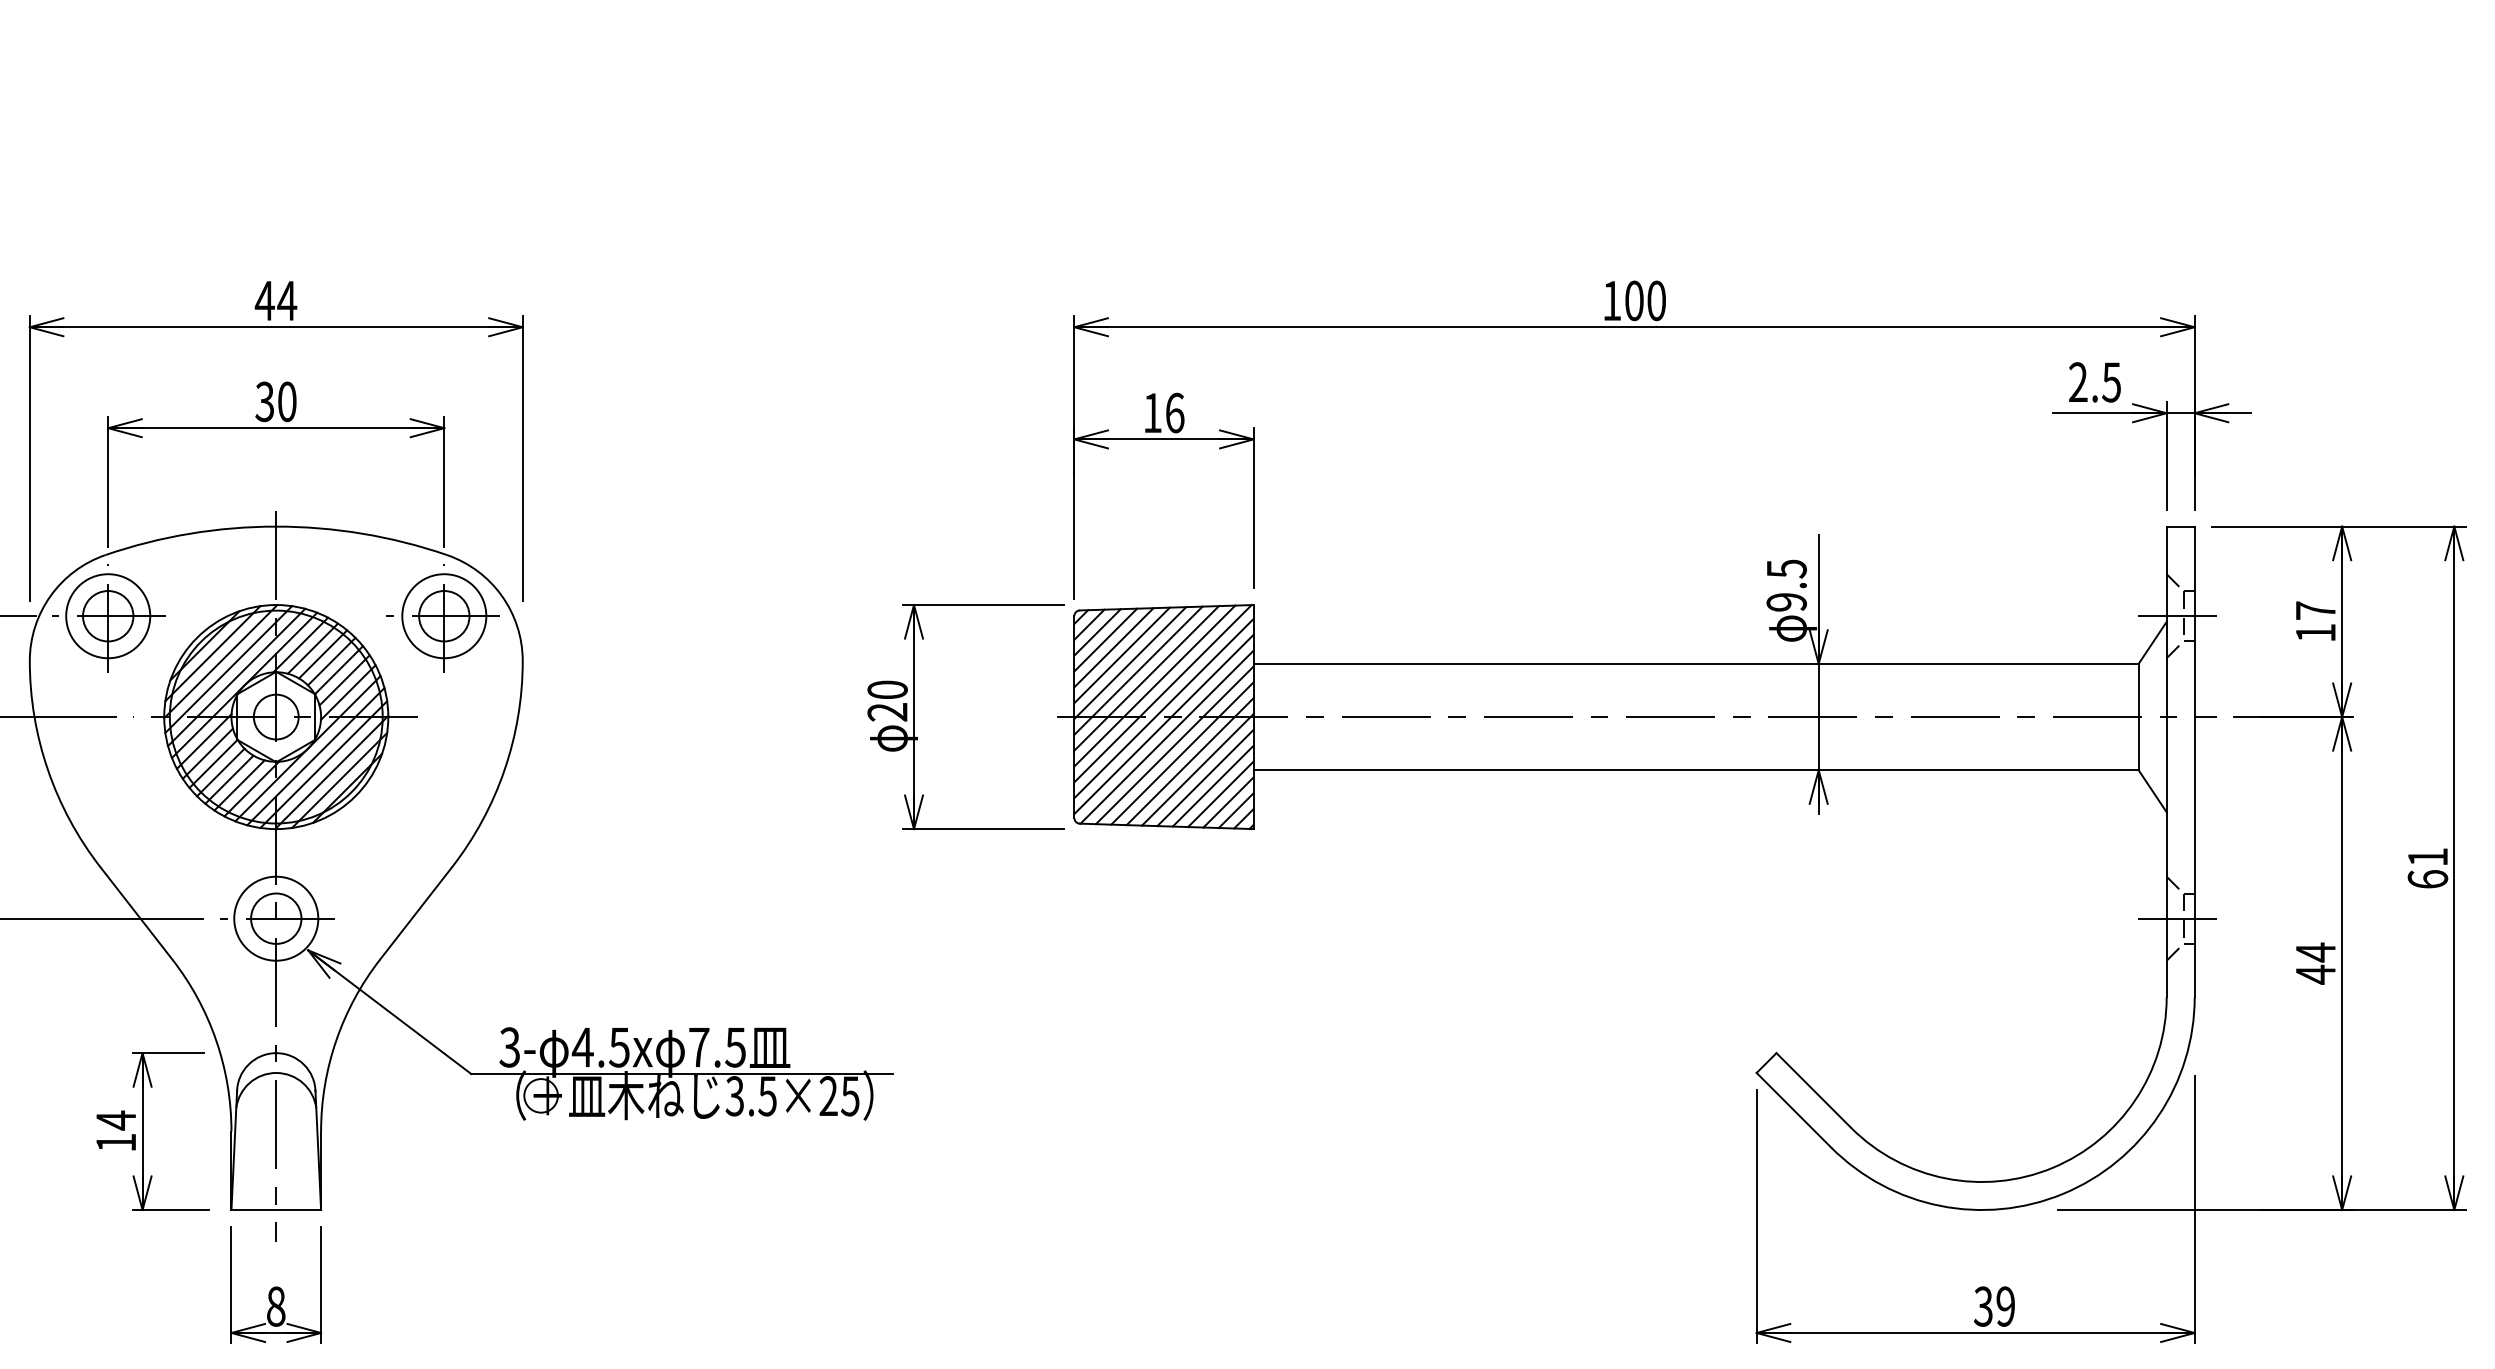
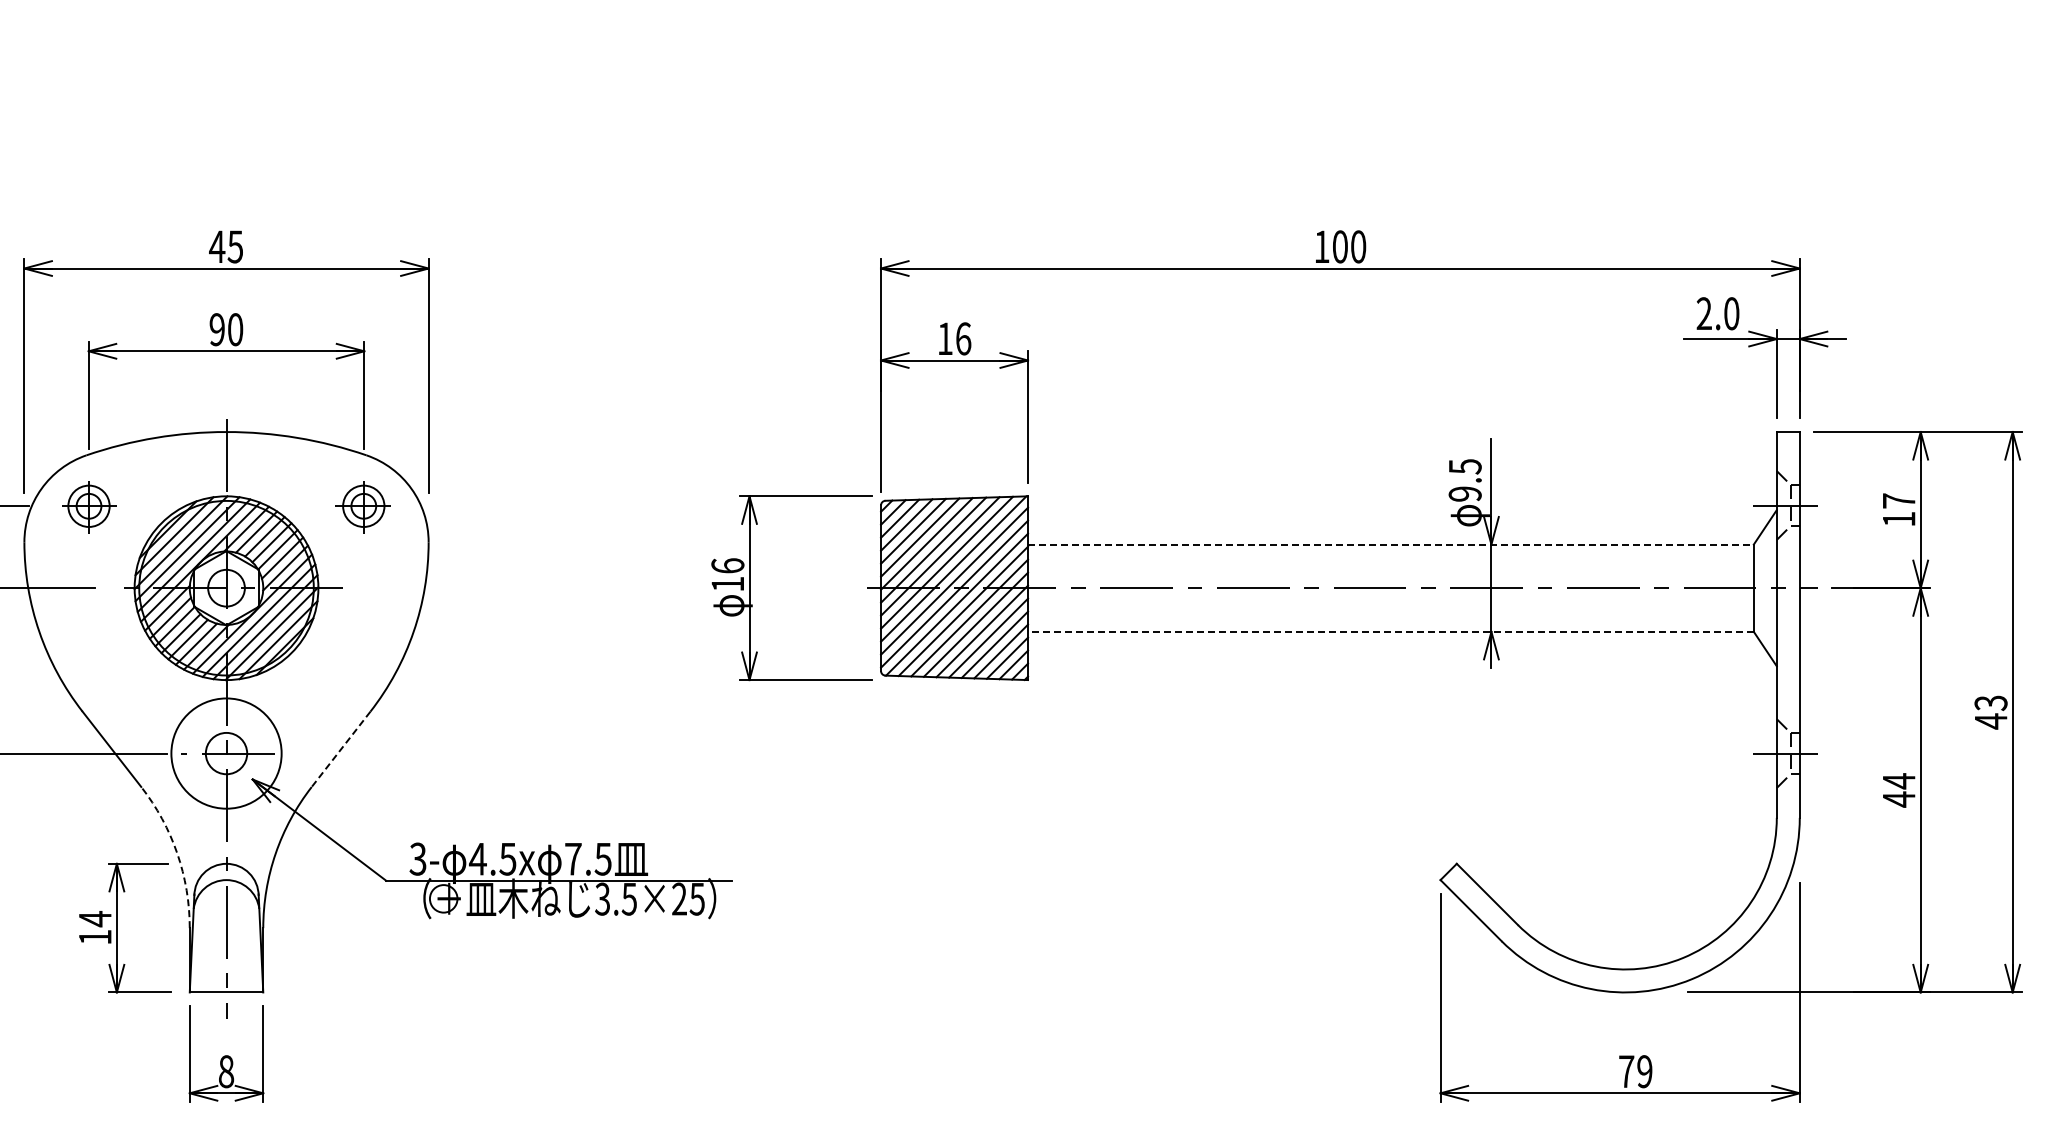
text: (287, 300) -> (235, 246), 44 -> 45
text: (2111, 382) -> (1731, 313), 2.5 -> 2.0
text: (264, 401) -> (216, 329), 30 -> 90
part: (109, 618) -> (89, 507), size x0.6
part: (442, 618) -> (362, 507), size x0.6
line: (1695, 663) -> (1390, 544), solid -> dashed
text: (887, 700) -> (727, 574), 20 -> 16
line: (1695, 769) -> (1390, 631), solid -> dashed
text: (2427, 868) -> (1990, 712), 61 -> 43
line: (416, 913) -> (341, 749), solid -> dashed
circle: (276, 918) -> (226, 753), size x1.6
arc: (216, 1040) -> (177, 853), solid -> dashed
text: (1983, 1306) -> (1626, 1071), 39 -> 79

